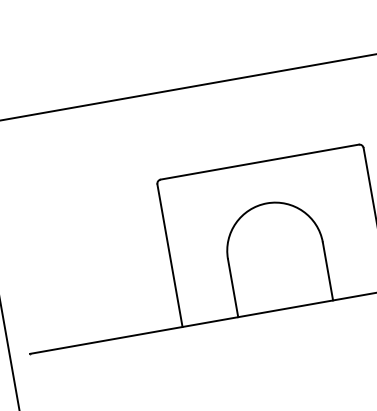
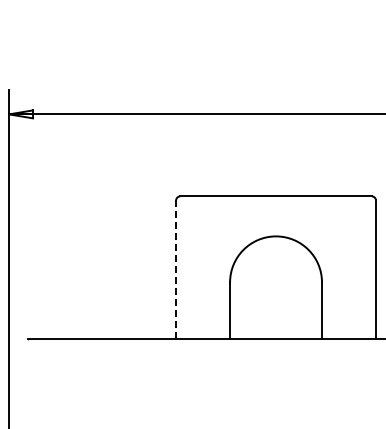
line: (170, 255) -> (176, 269), solid -> dashed

